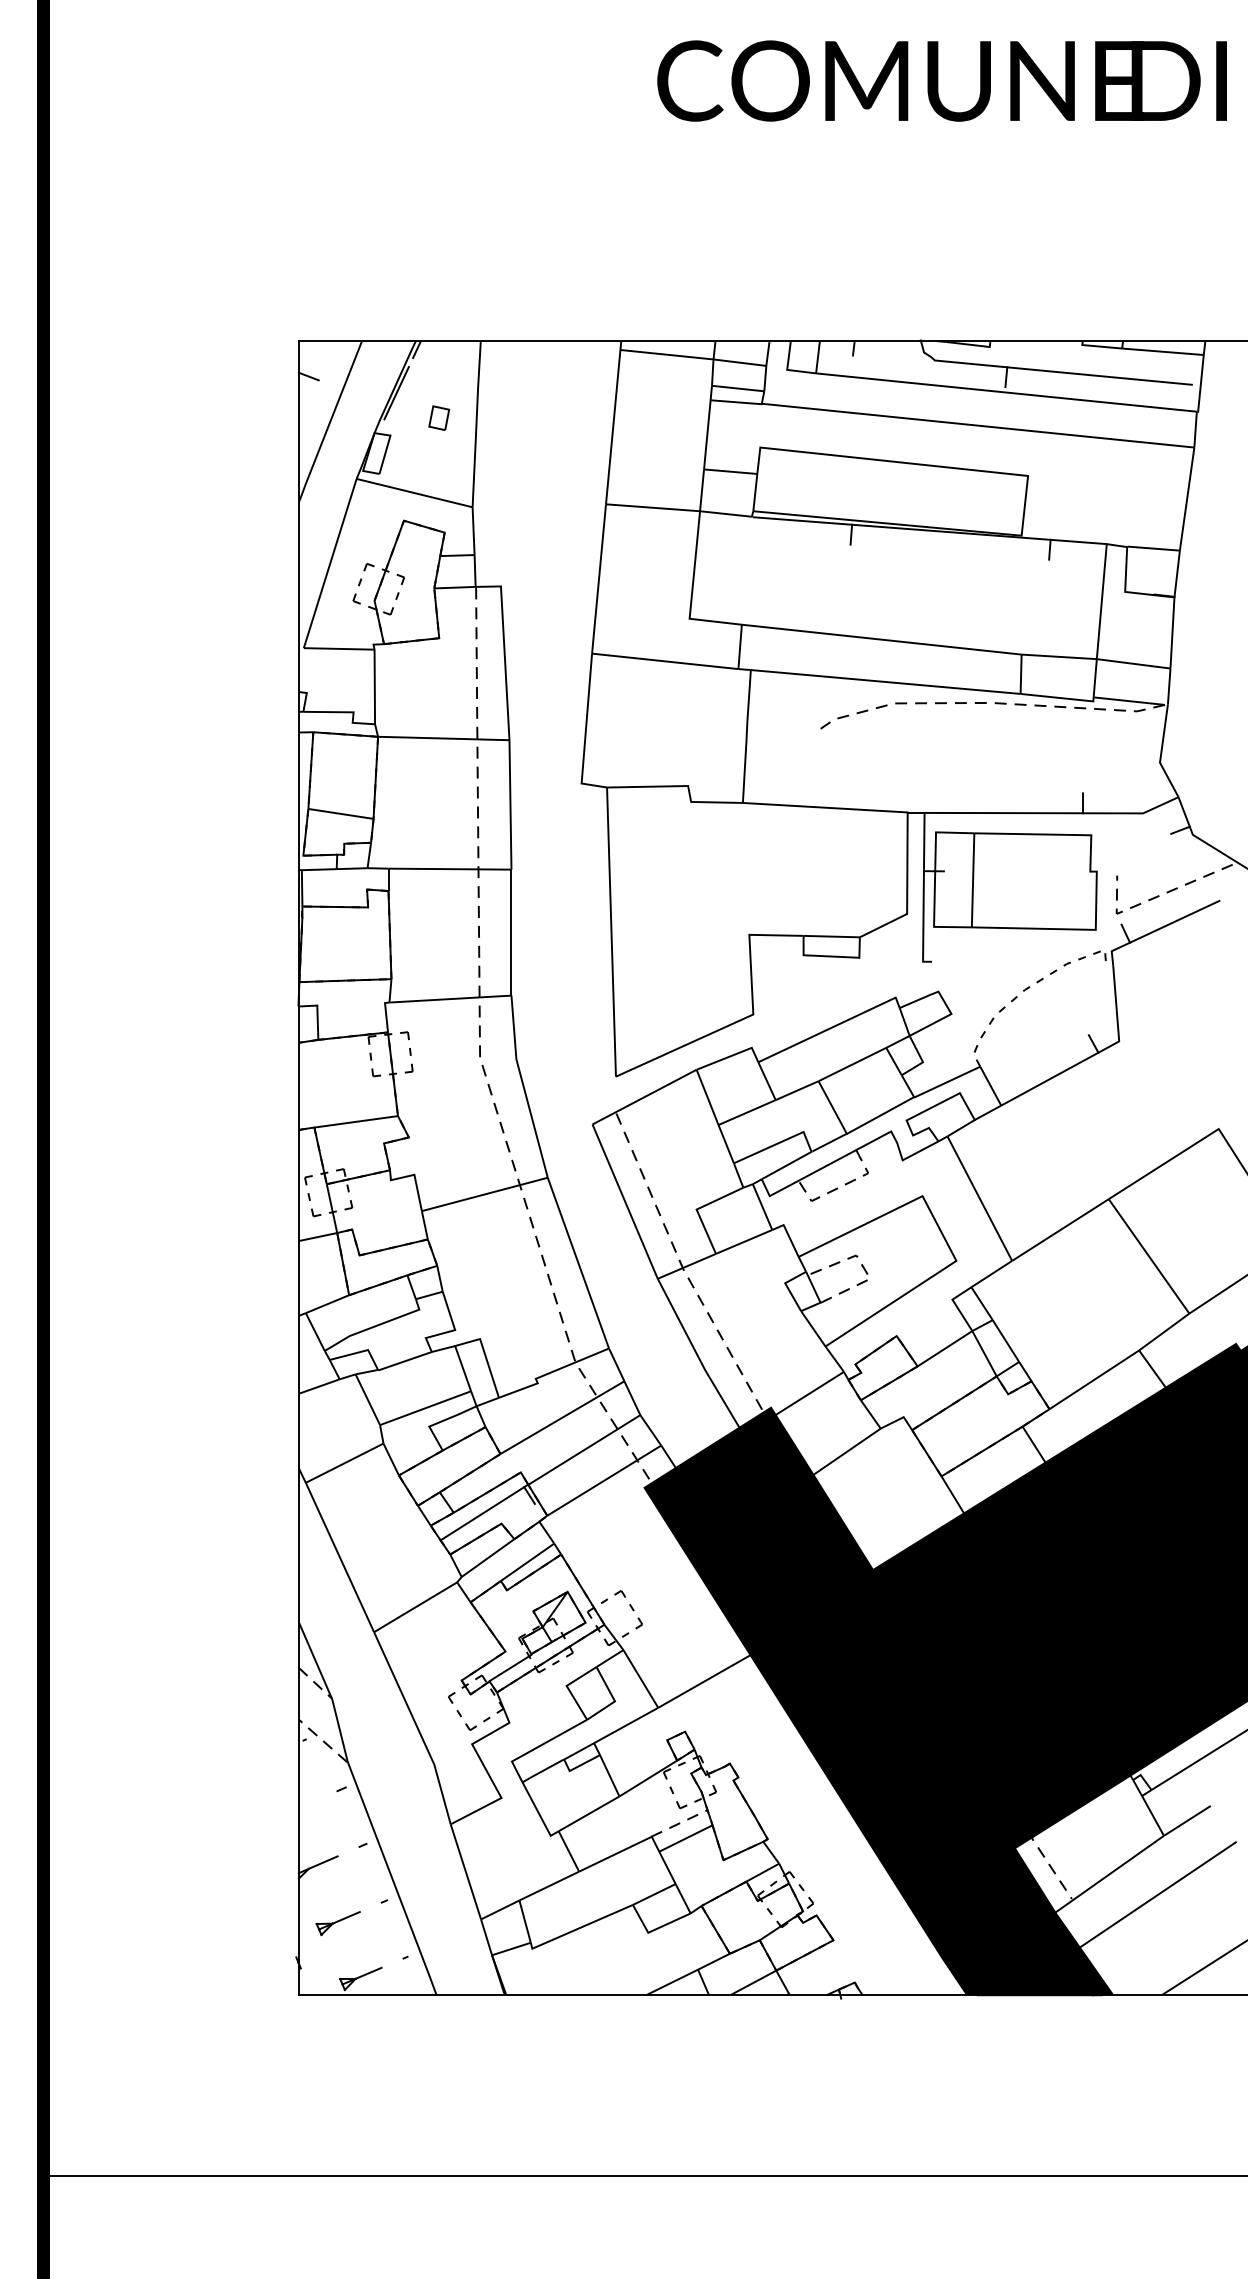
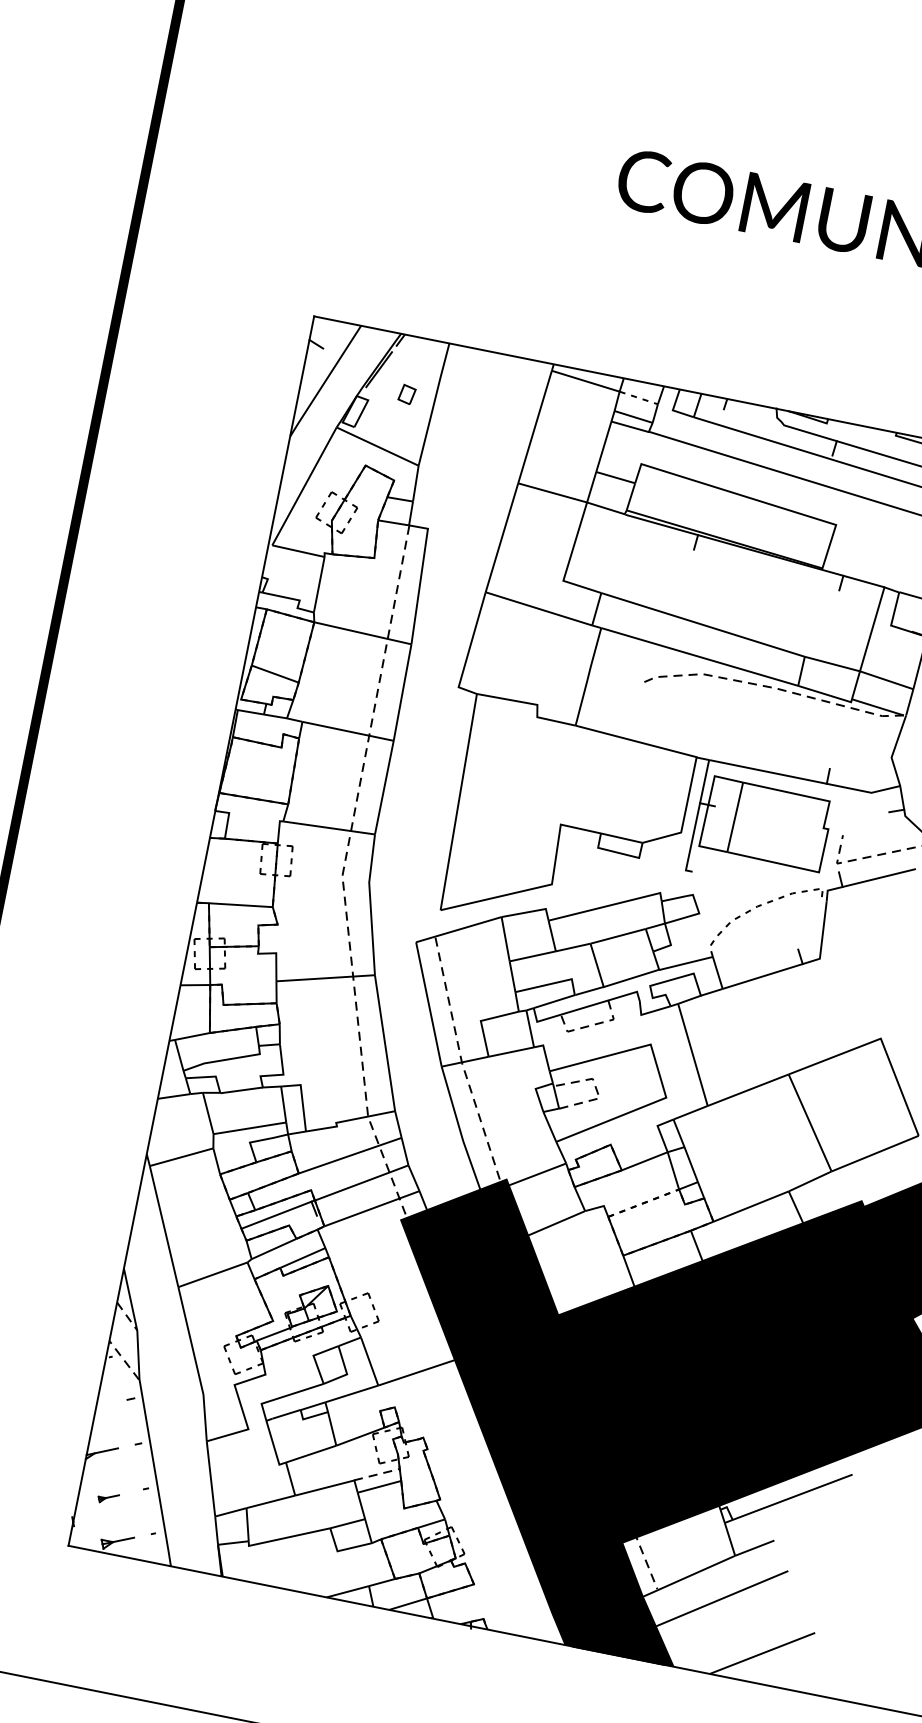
line: (739, 362) -> (638, 397), solid -> dashed
line: (954, 1402) -> (643, 1202), solid -> dashed
part: (337, 1923) -> (107, 1498), size x0.6

